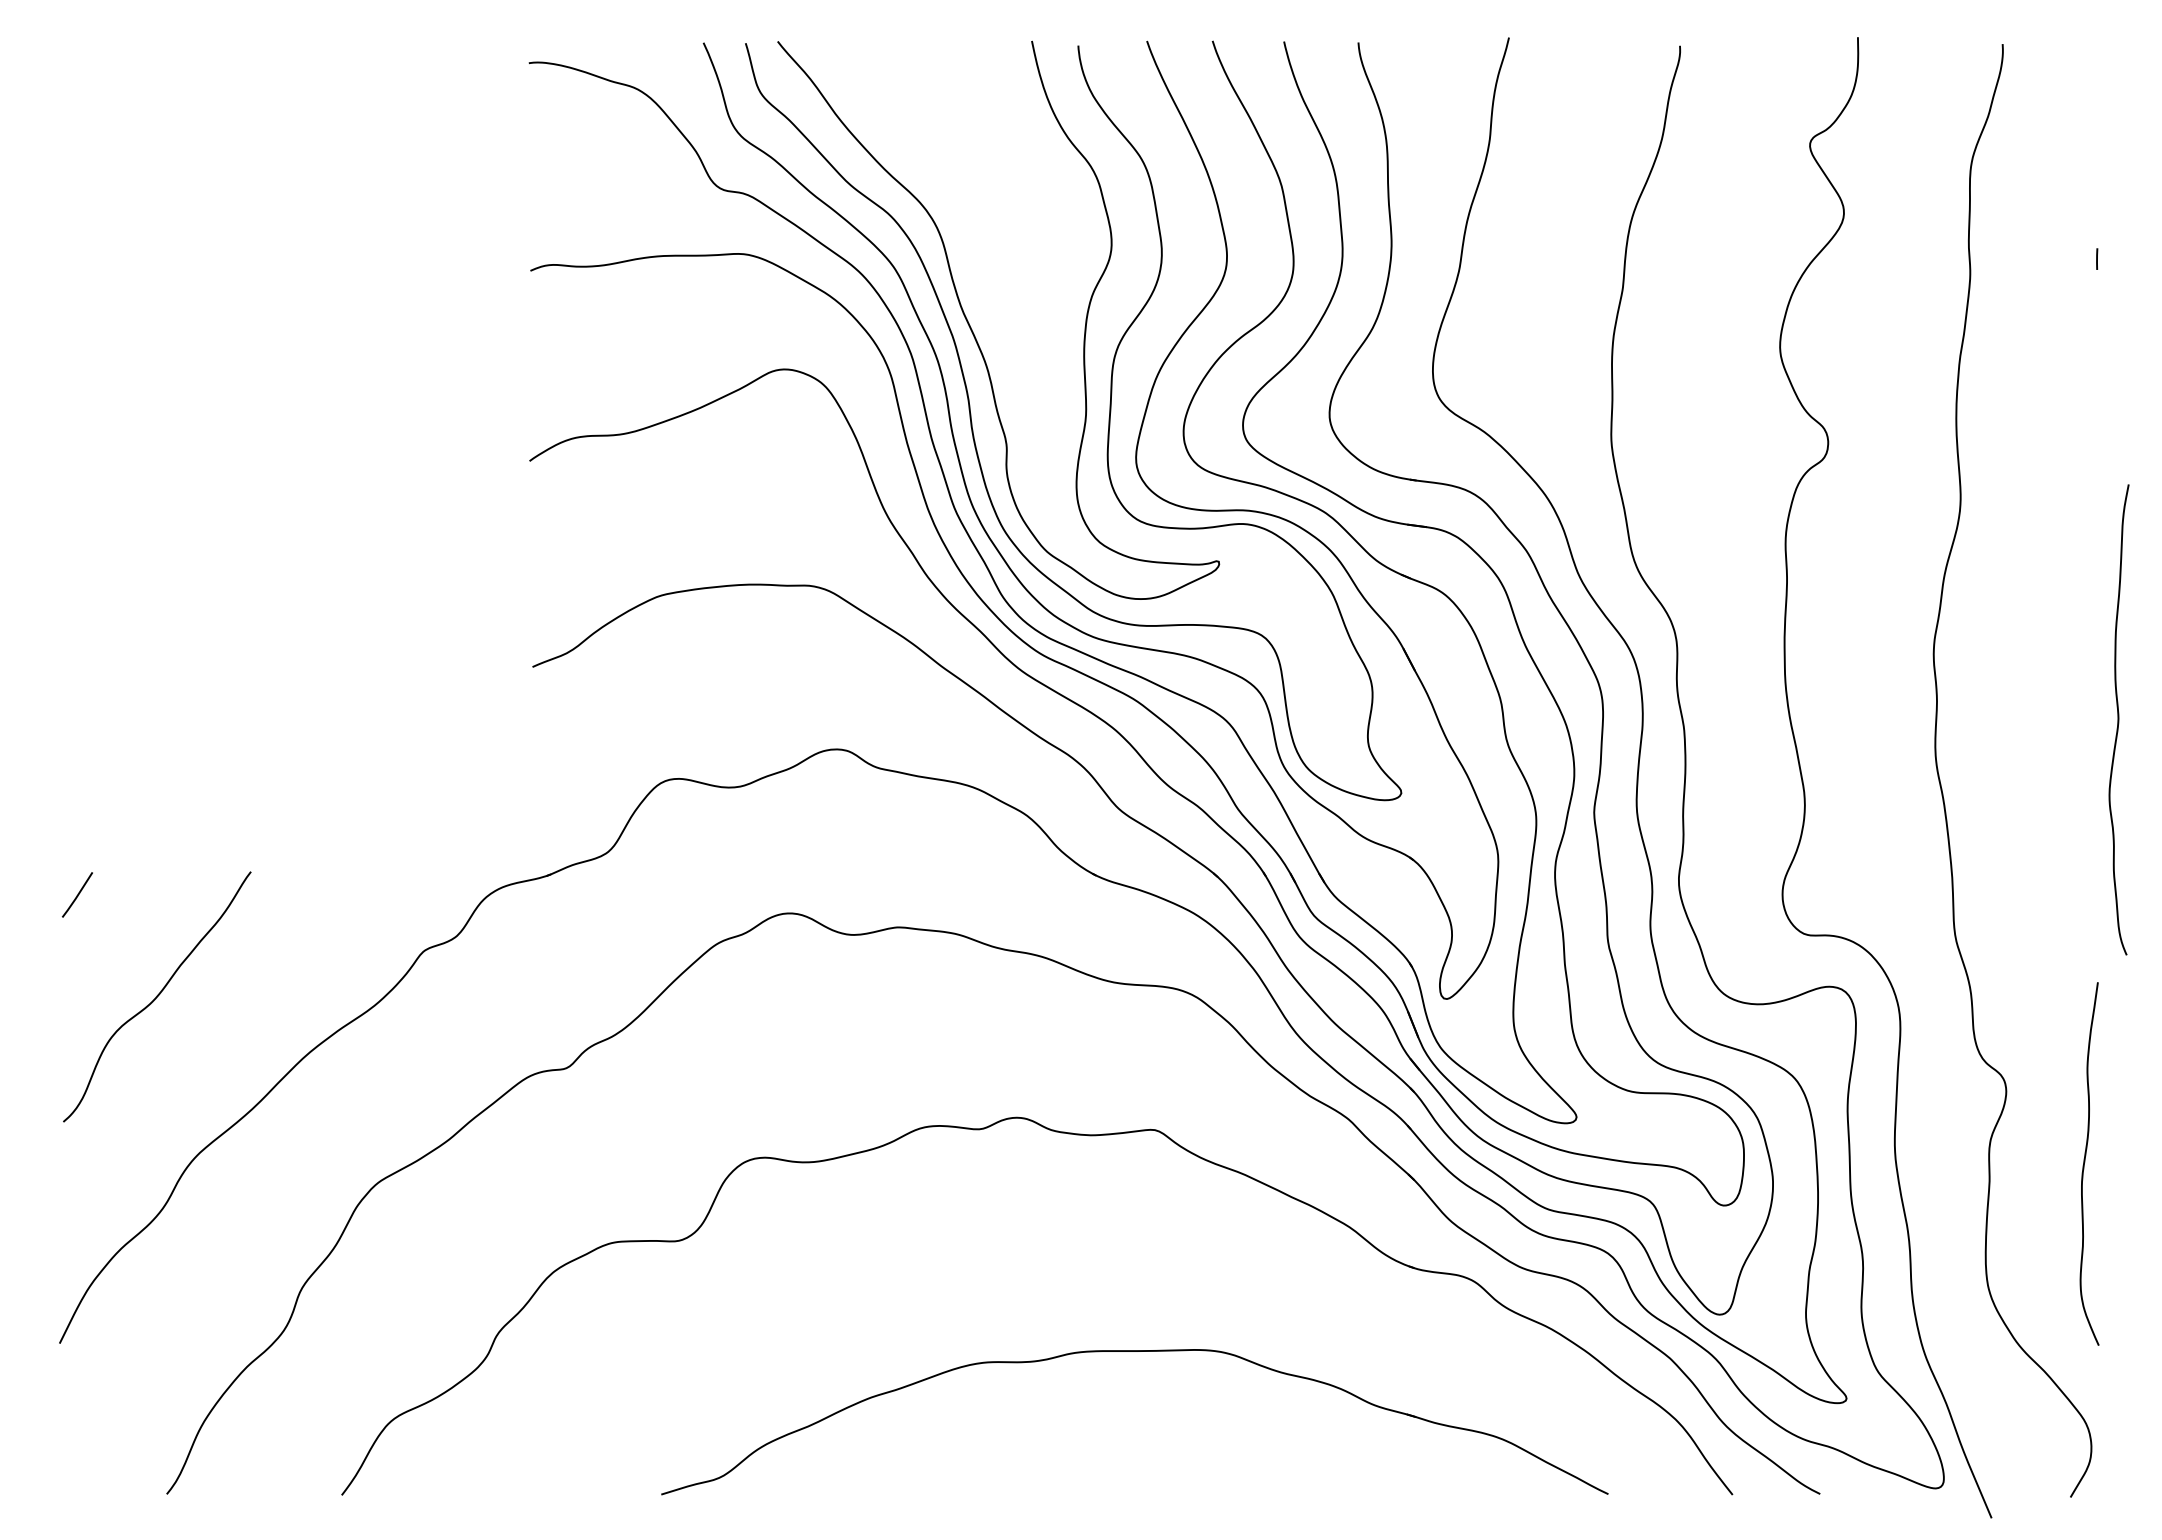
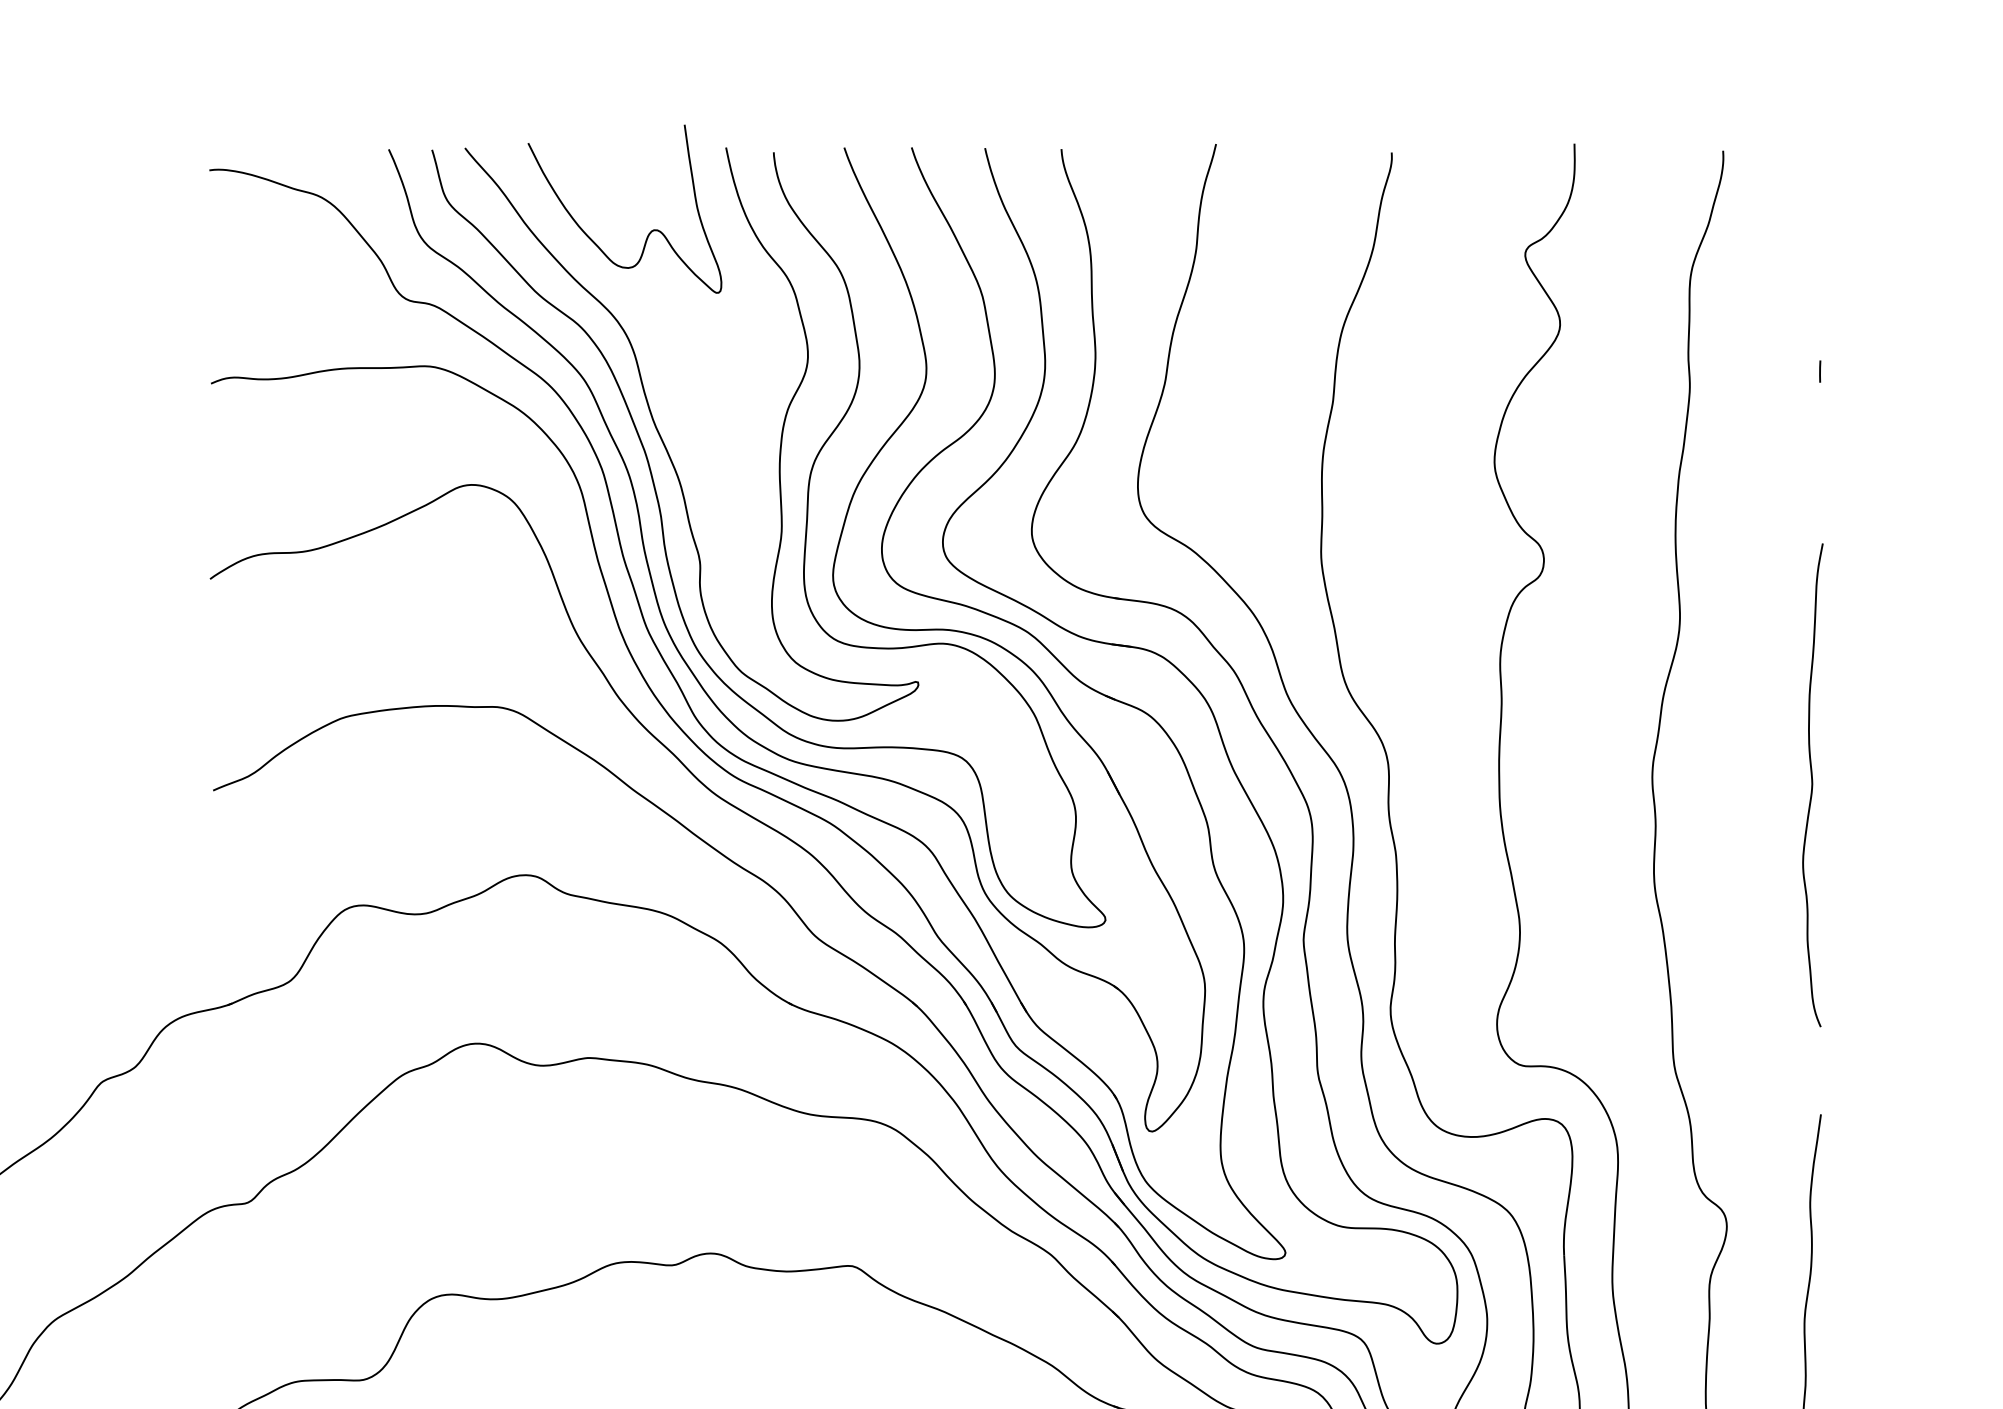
curve: (957, 123) -> (649, 232), added
curve: (2118, 719) -> (1812, 784), moved

